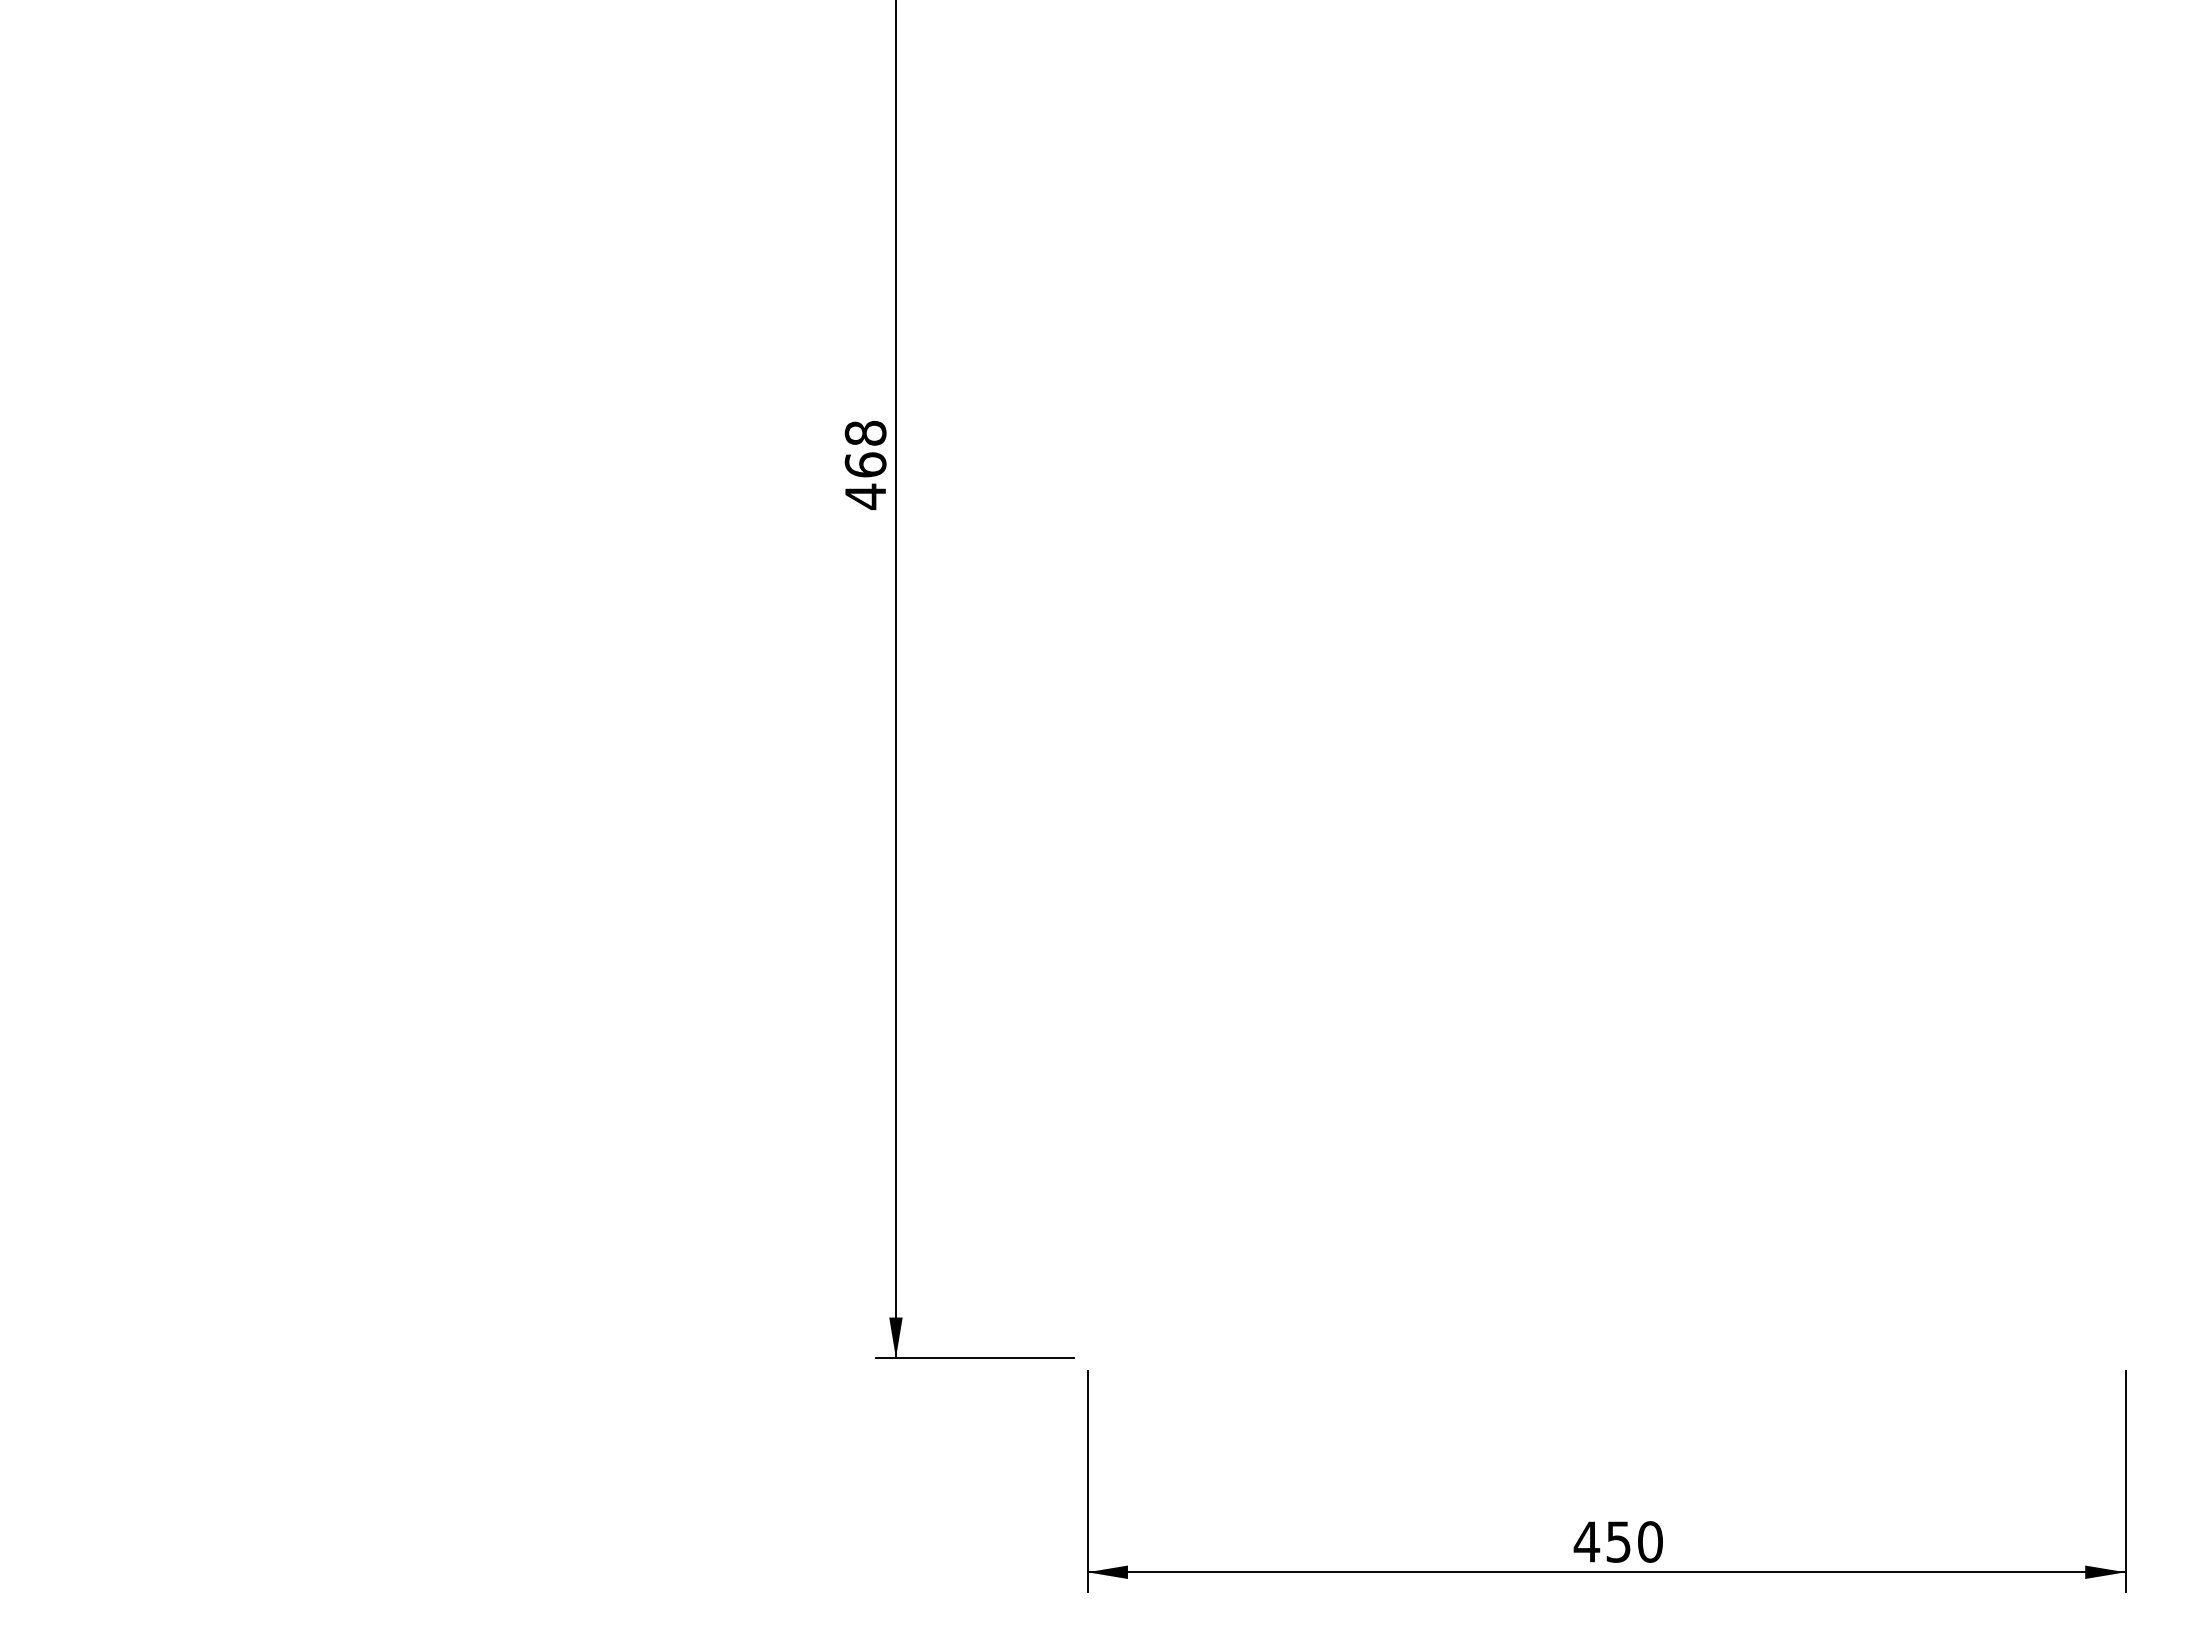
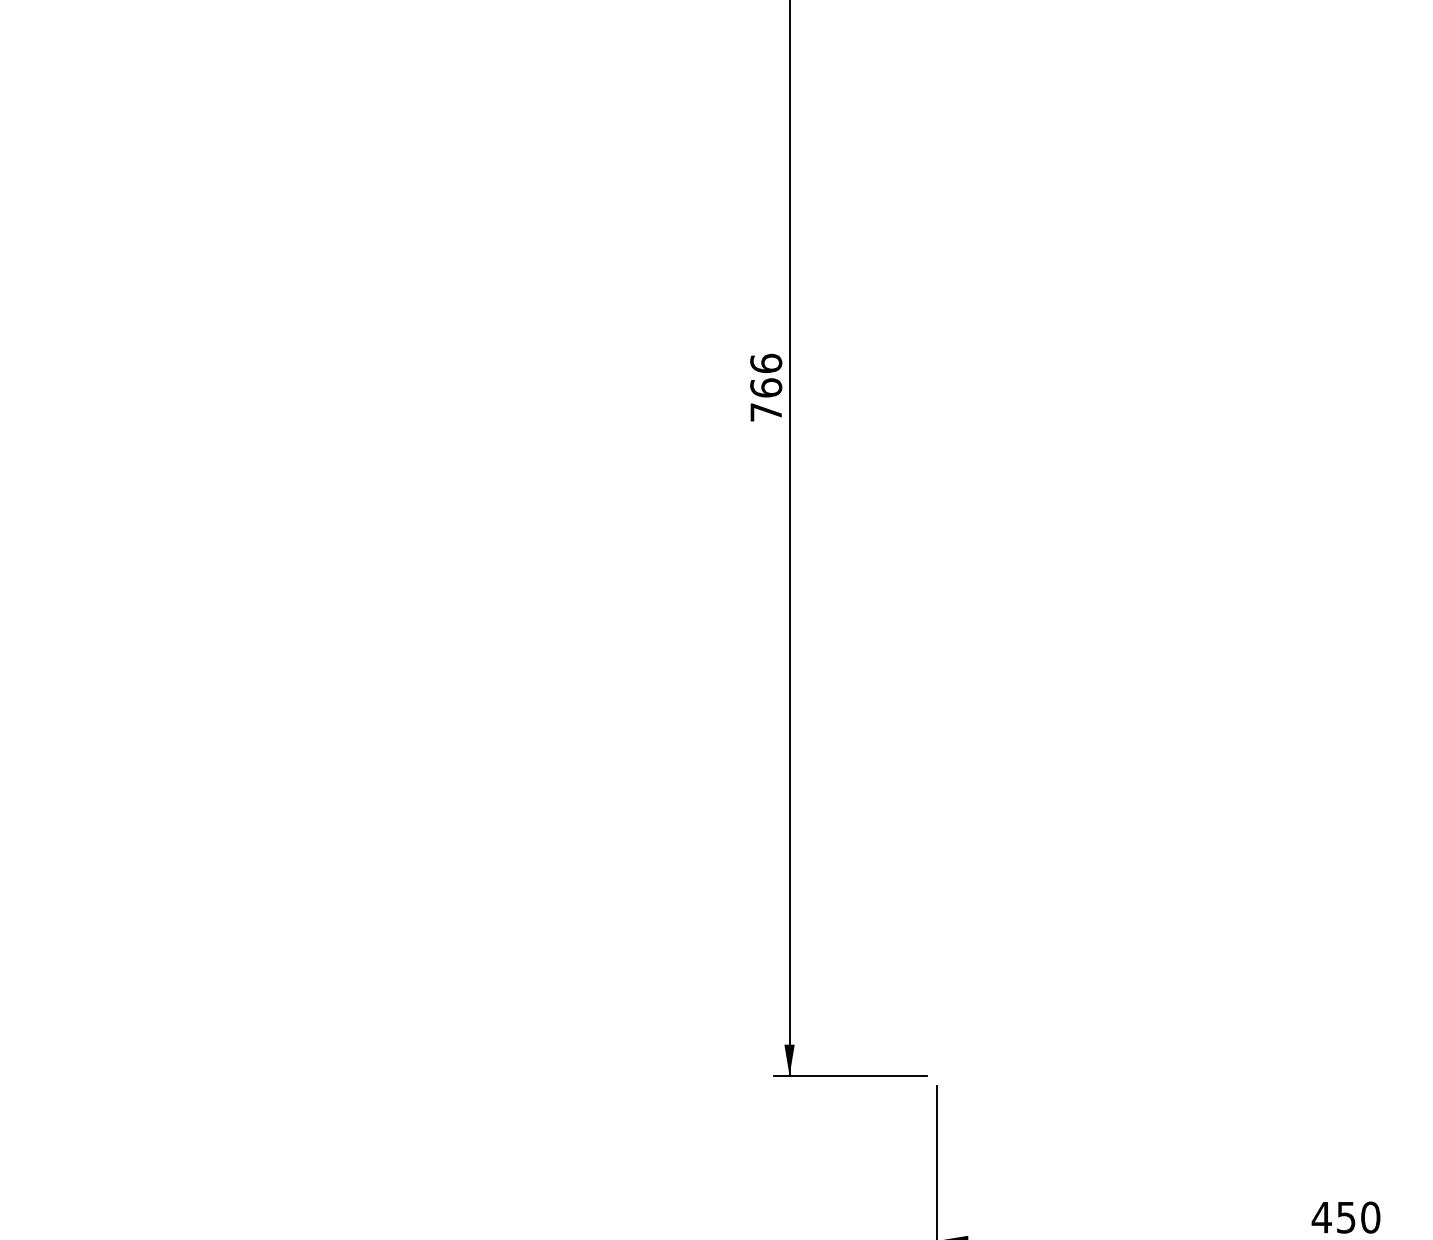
text: (865, 465) -> (766, 388), 468 -> 766

